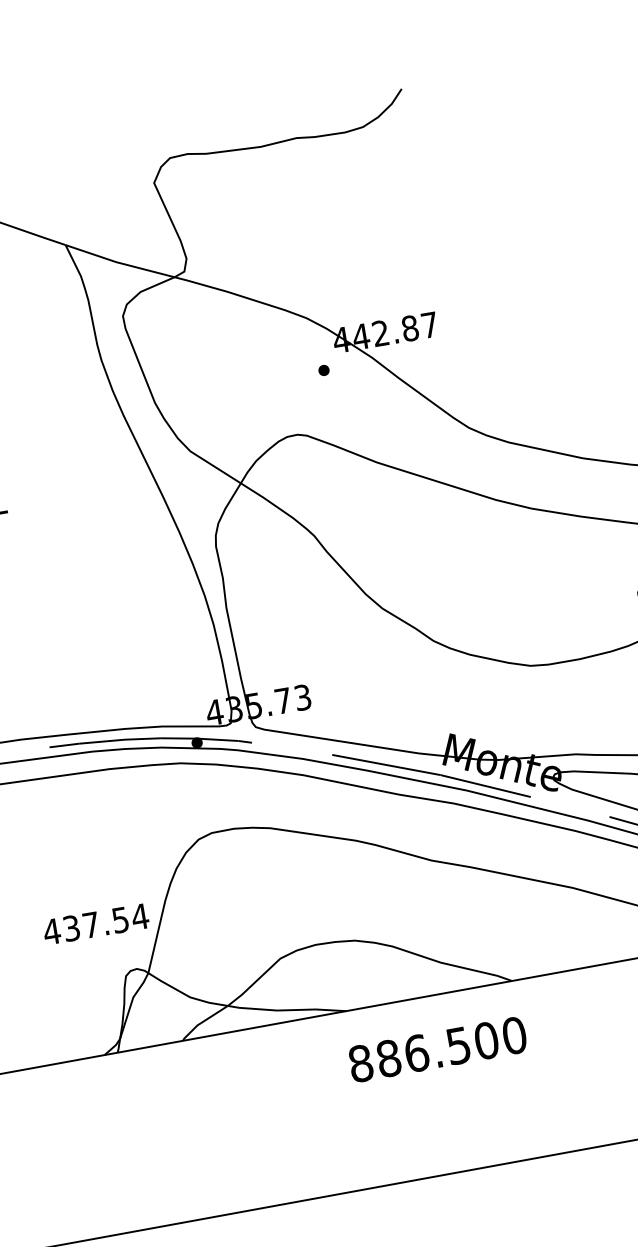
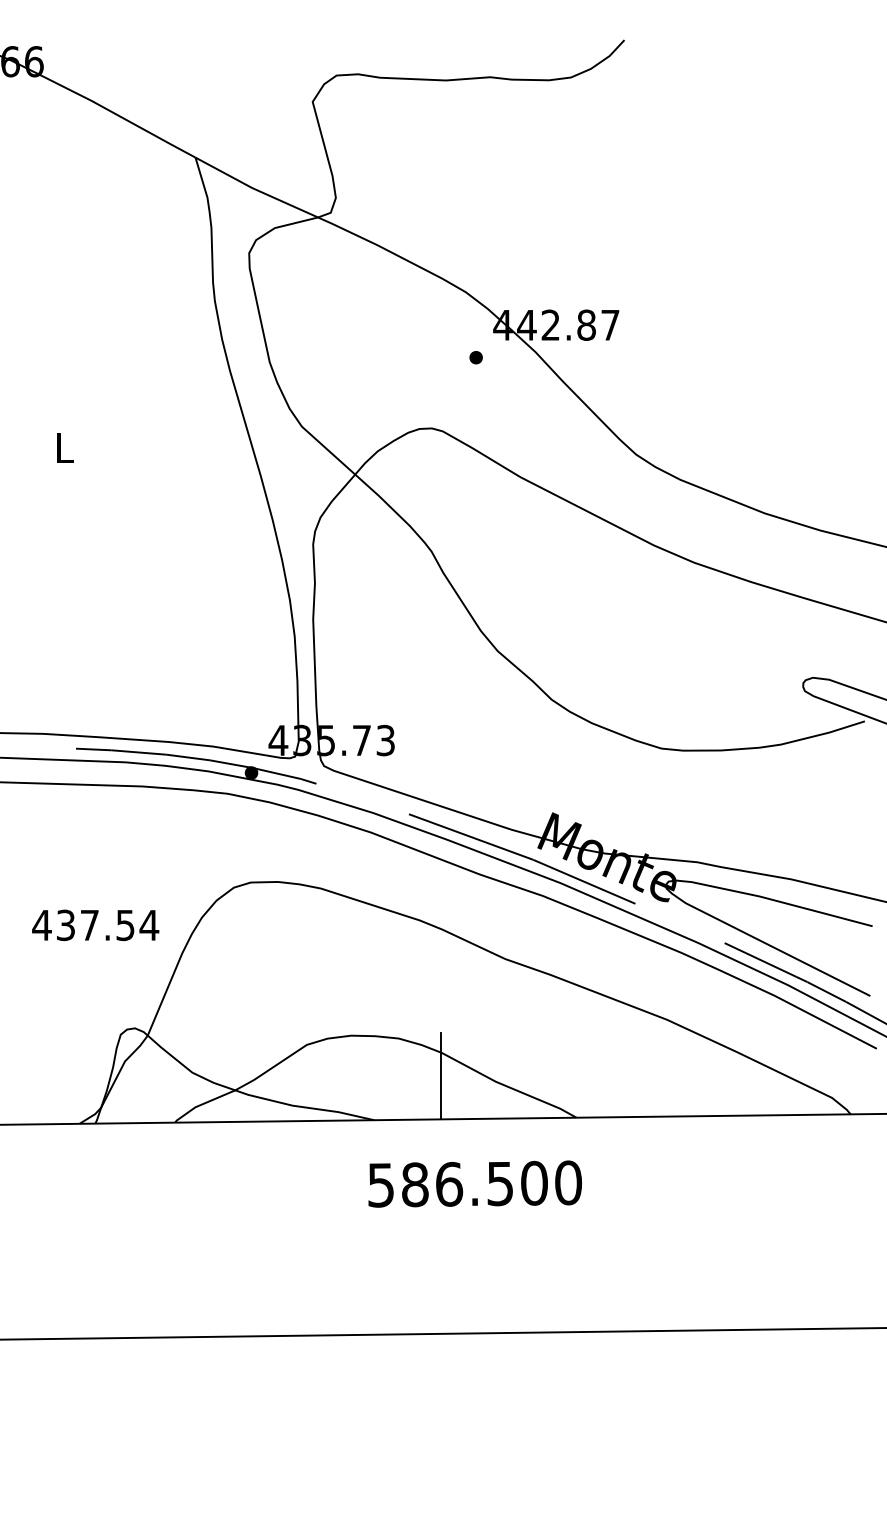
text: (95, 924) -> (95, 925), moved
line: (395, 965) -> (441, 1075), added
text: (361, 1062) -> (381, 1184), 886.500 -> 586.500

